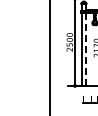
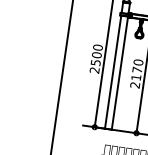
line: (86, 49) -> (120, 73), dashed -> solid

